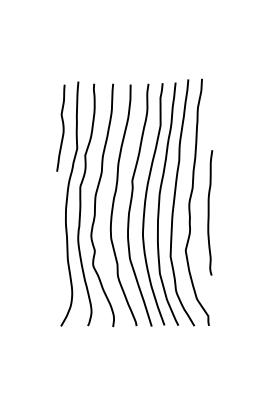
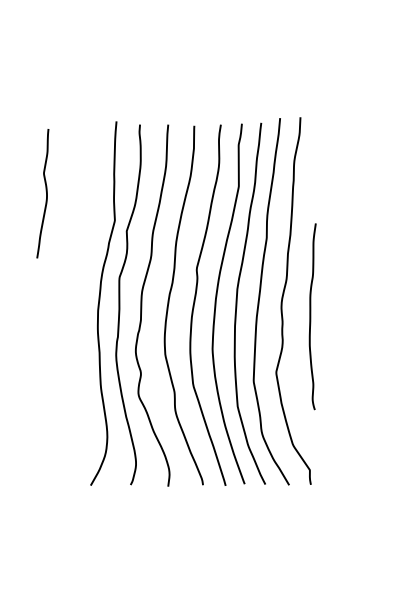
curve: (62, 127) -> (45, 192), moved

